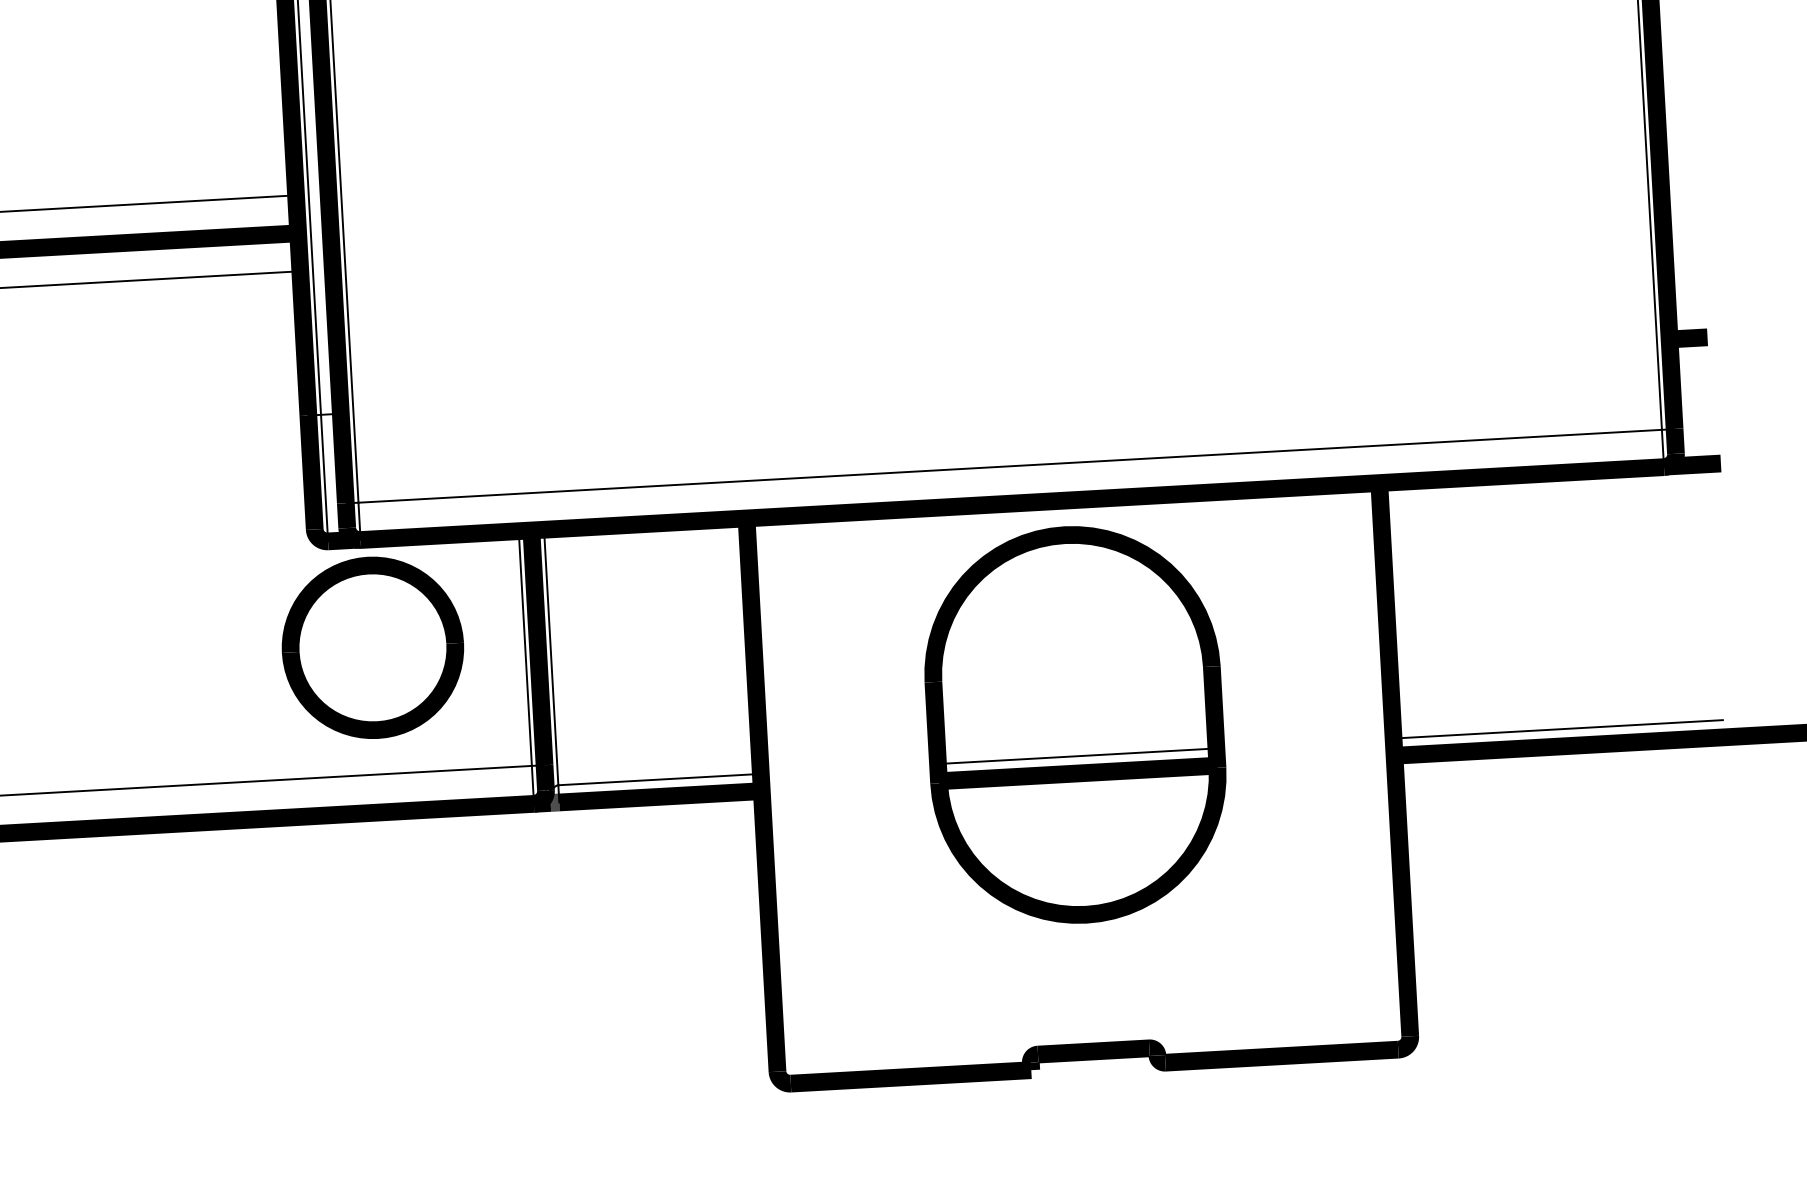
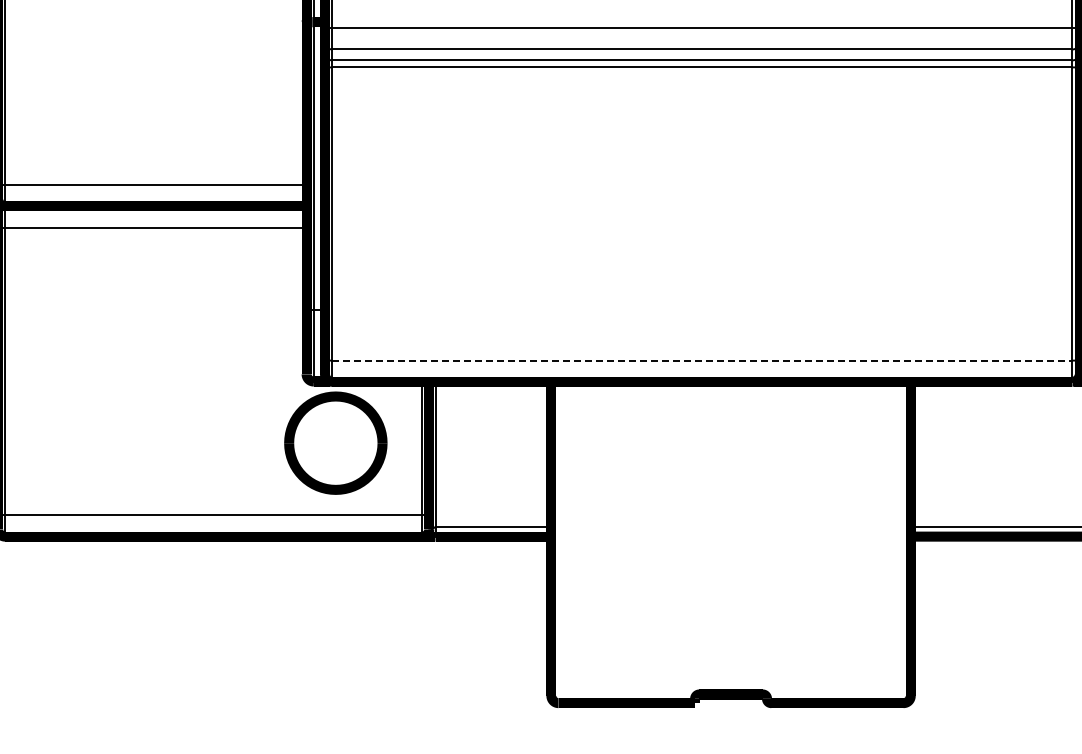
line: (1010, 466) -> (702, 360), solid -> dashed
part: (1076, 723) -> (731, 508), removed

